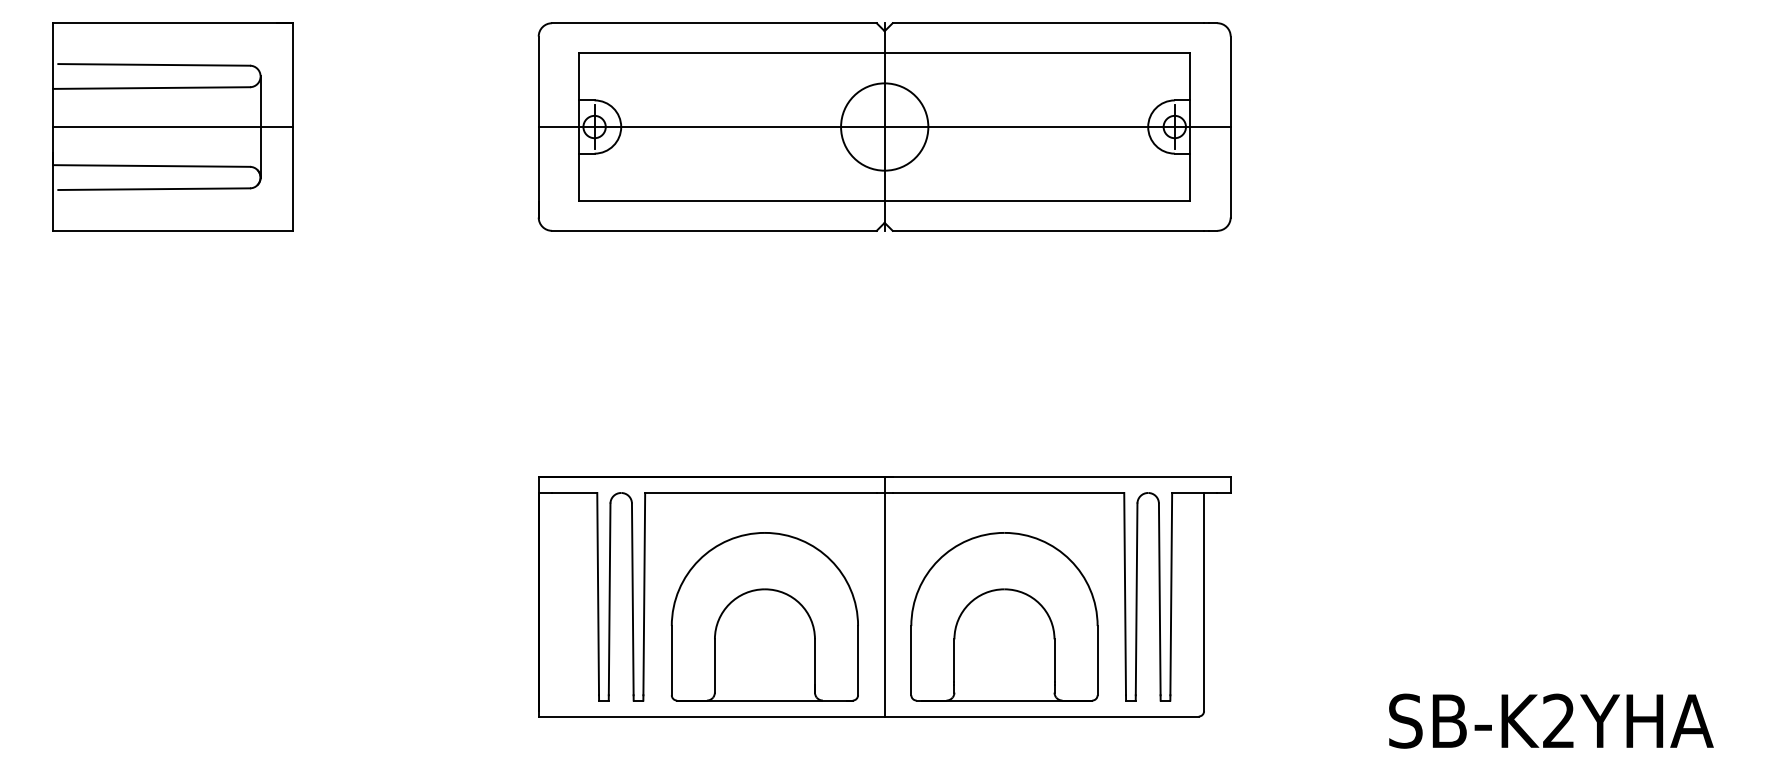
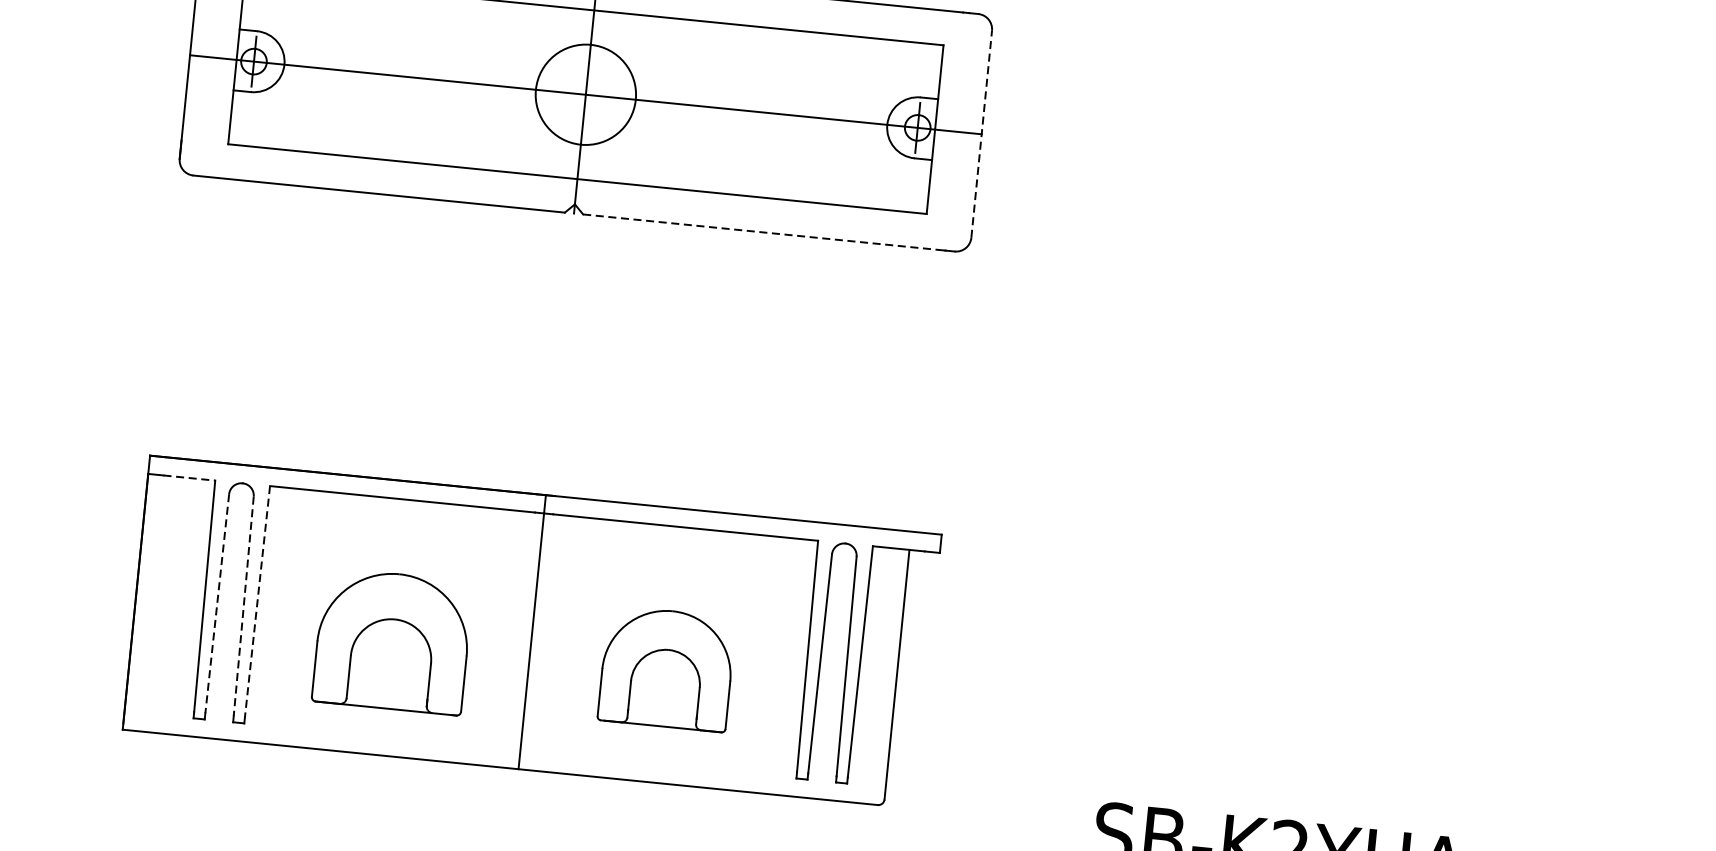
line: (1230, 126) -> (981, 133), solid -> dashed
line: (1048, 230) -> (761, 231), solid -> dashed
line: (574, 492) -> (189, 477), solid -> dashed
line: (644, 594) -> (257, 602), solid -> dashed
line: (609, 599) -> (217, 603), solid -> dashed
line: (632, 599) -> (243, 606), solid -> dashed
part: (764, 616) -> (392, 641), size x0.7
part: (1004, 616) -> (667, 668), size x0.6

